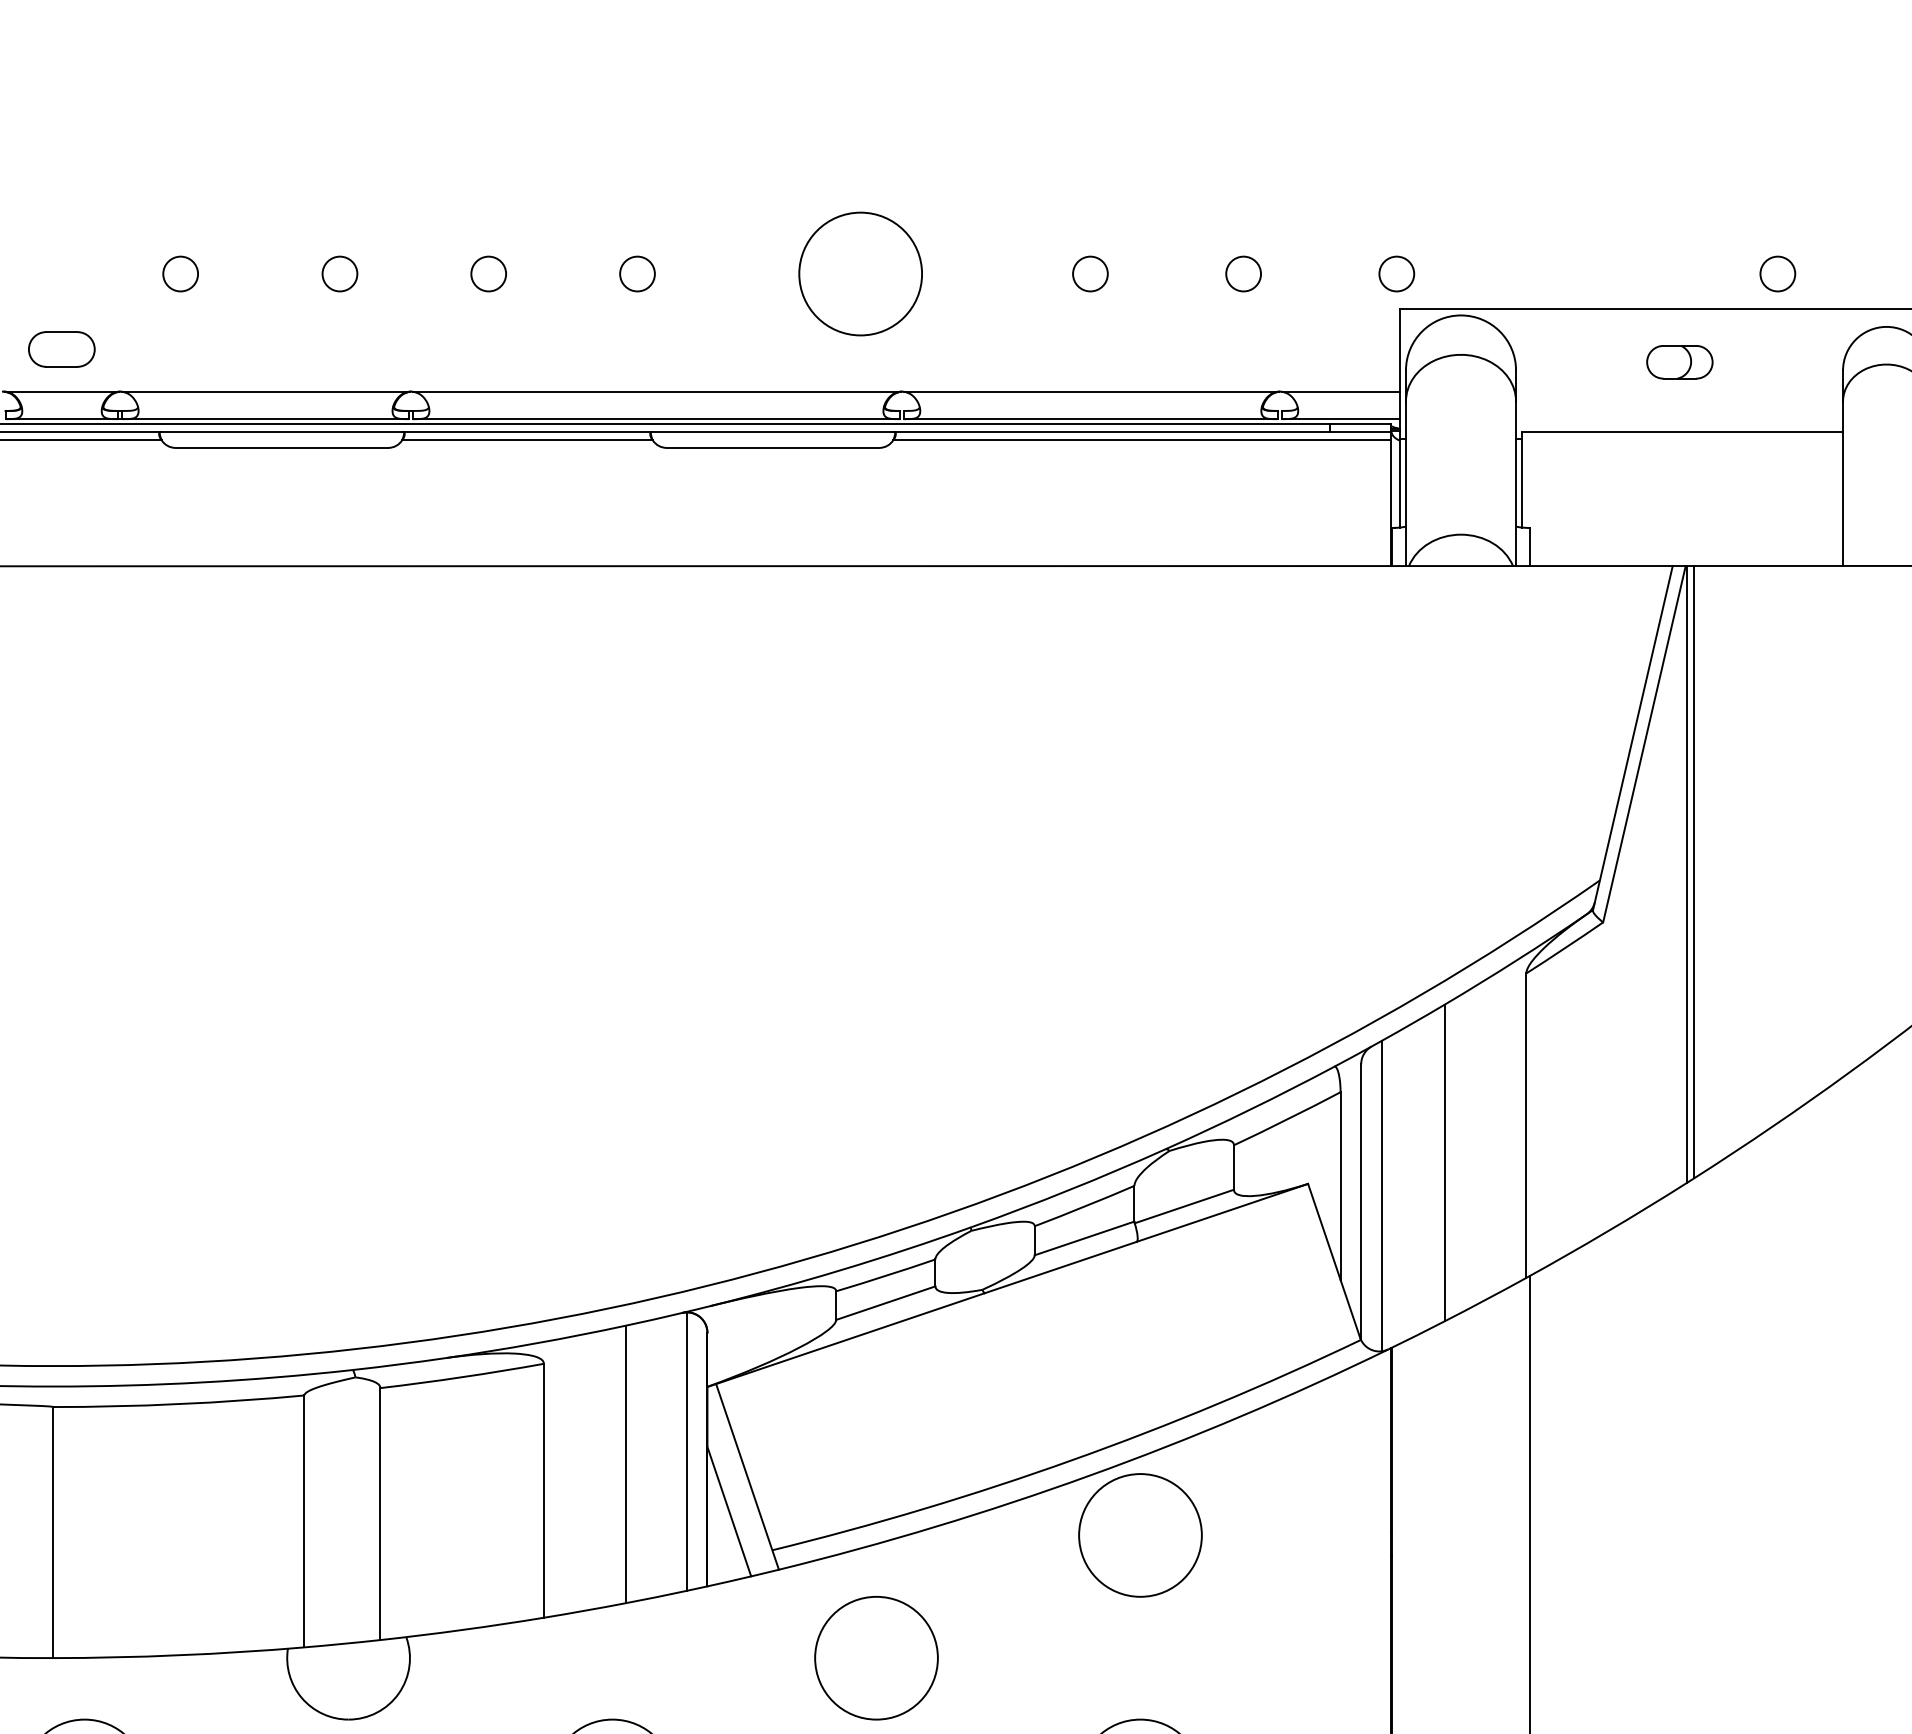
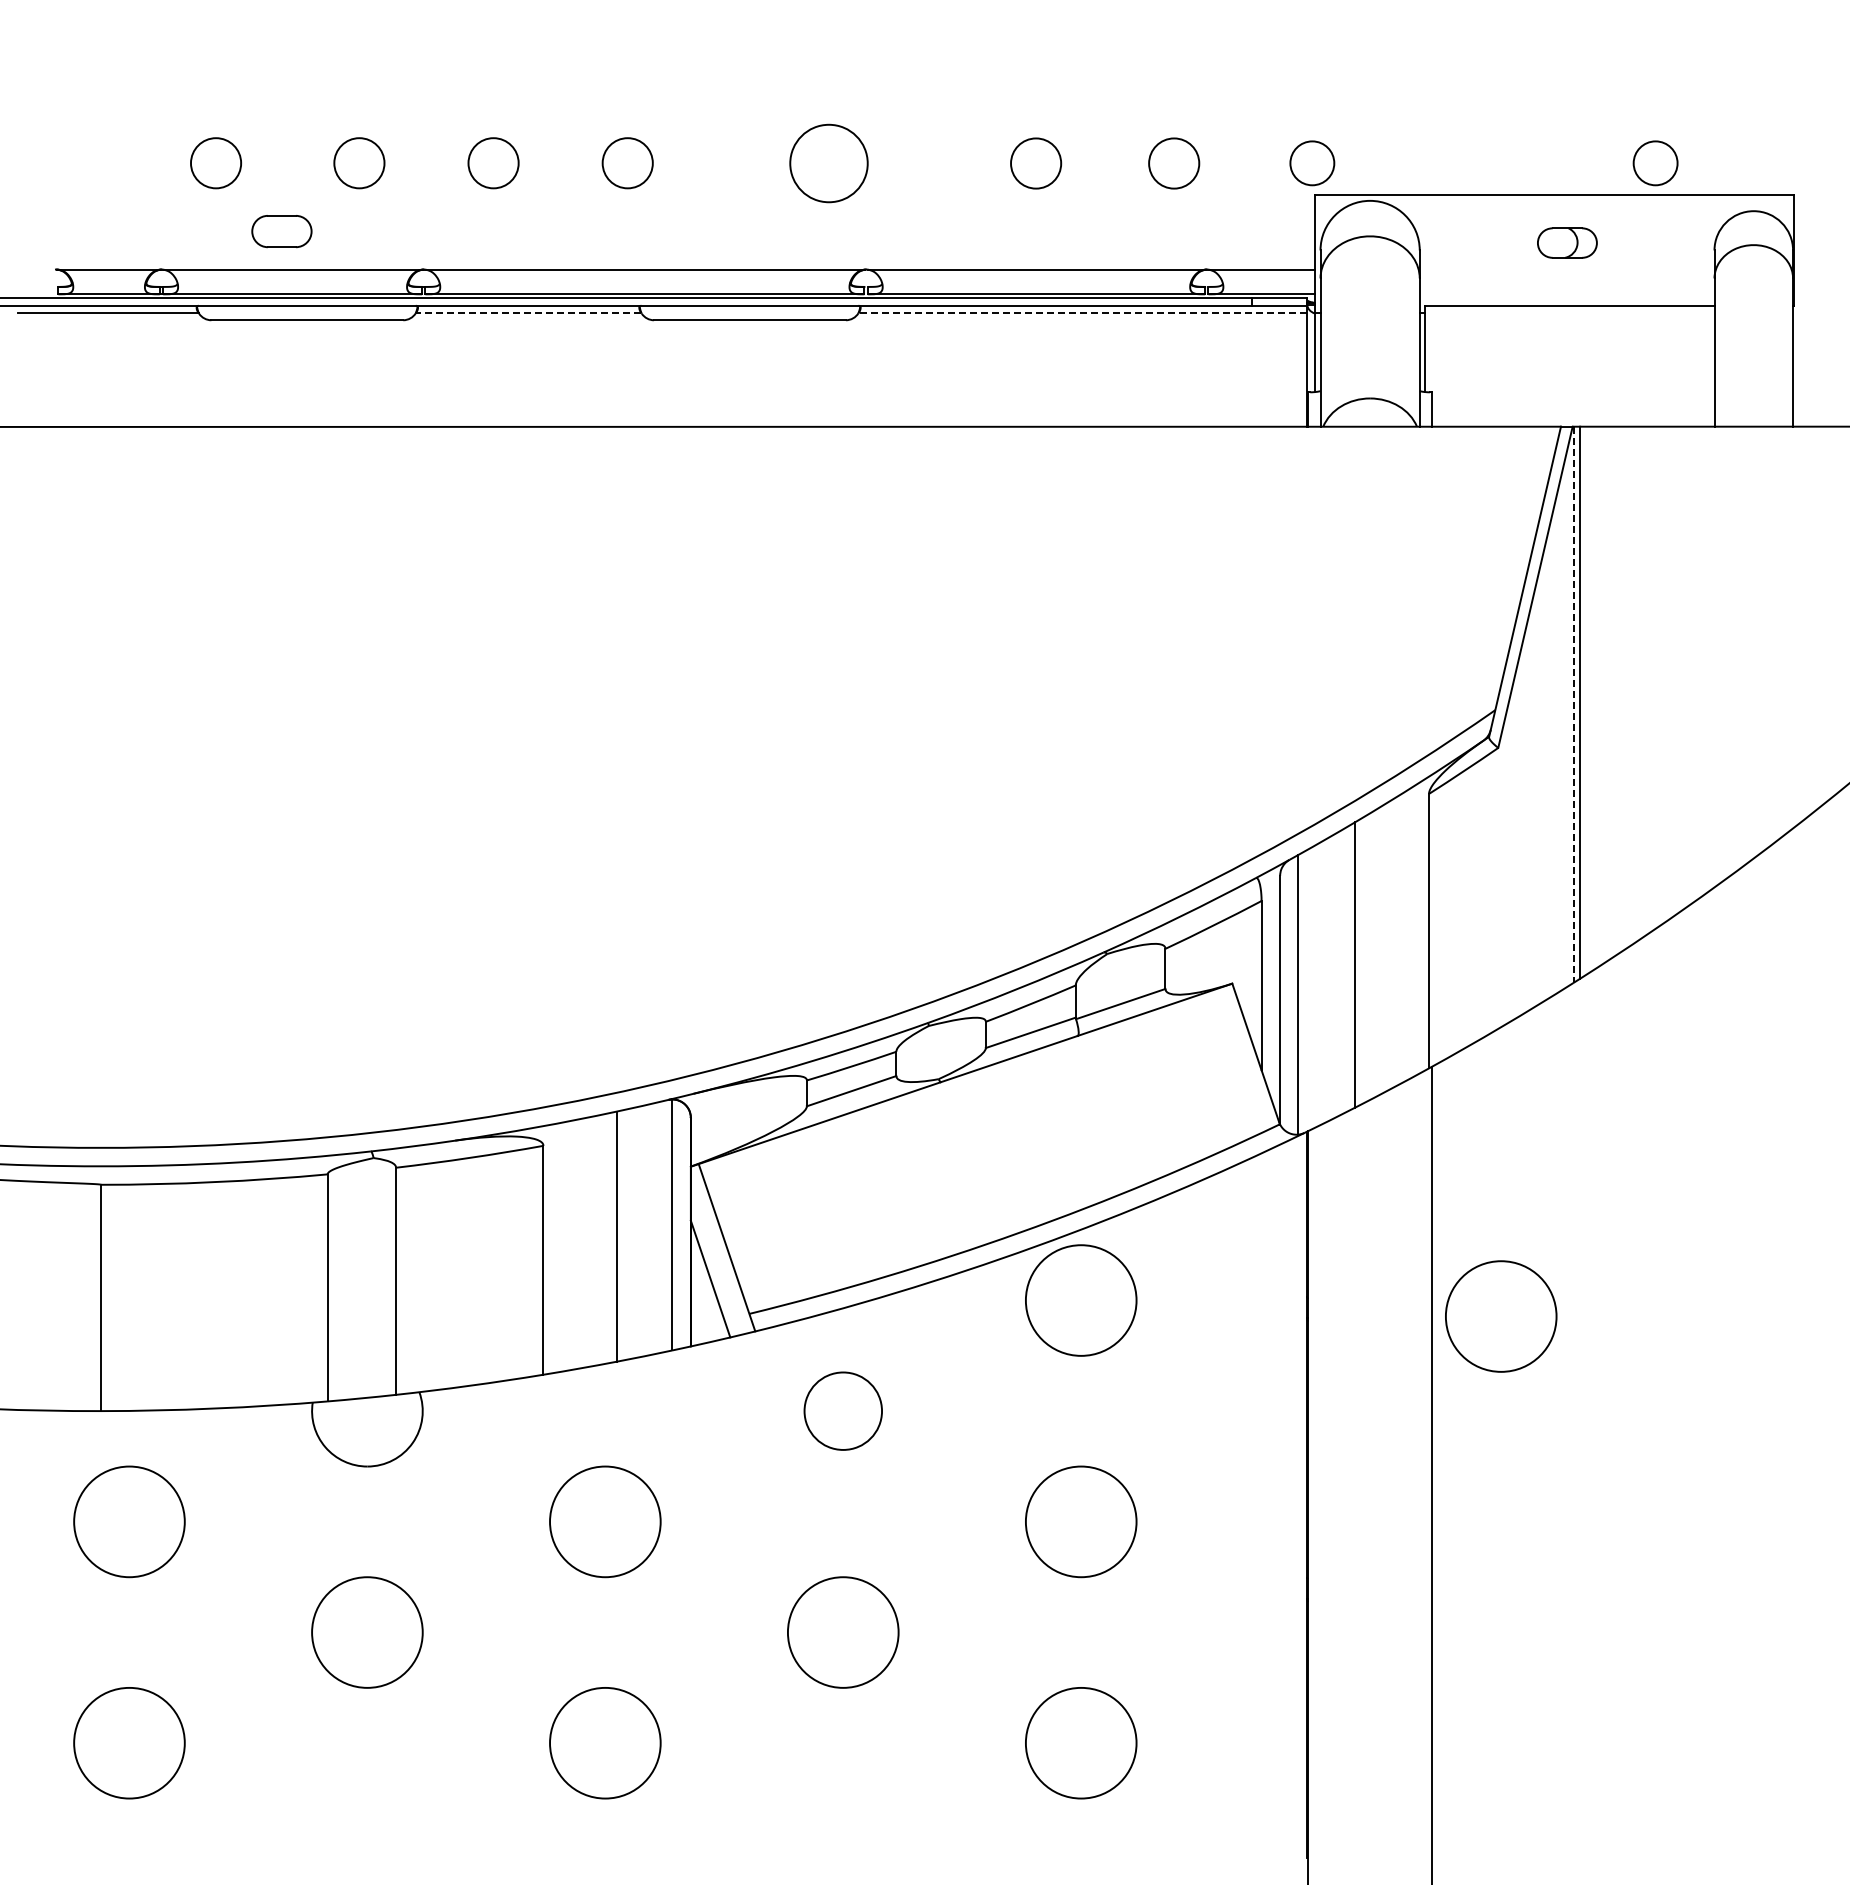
circle: (180, 274) -> (215, 163), size x1.6
circle: (339, 274) -> (359, 163), size x1.6
circle: (488, 274) -> (493, 163), size x1.6
circle: (637, 274) -> (627, 163), size x1.6
circle: (860, 274) -> (828, 163), size x0.7
circle: (1089, 274) -> (1035, 163), size x1.6
circle: (1242, 274) -> (1173, 163), size x1.6
circle: (1395, 274) -> (1311, 163), size x1.4
circle: (1777, 274) -> (1655, 163), size x1.4
part: (61, 349) -> (281, 231), moved
line: (527, 440) -> (528, 313), solid -> dashed
line: (1141, 440) -> (1082, 313), solid -> dashed
line: (1686, 875) -> (1573, 705), solid -> dashed
circle: (1606, 1553) -> (1501, 1316), added
circle: (875, 1657) -> (842, 1410), size x0.7

